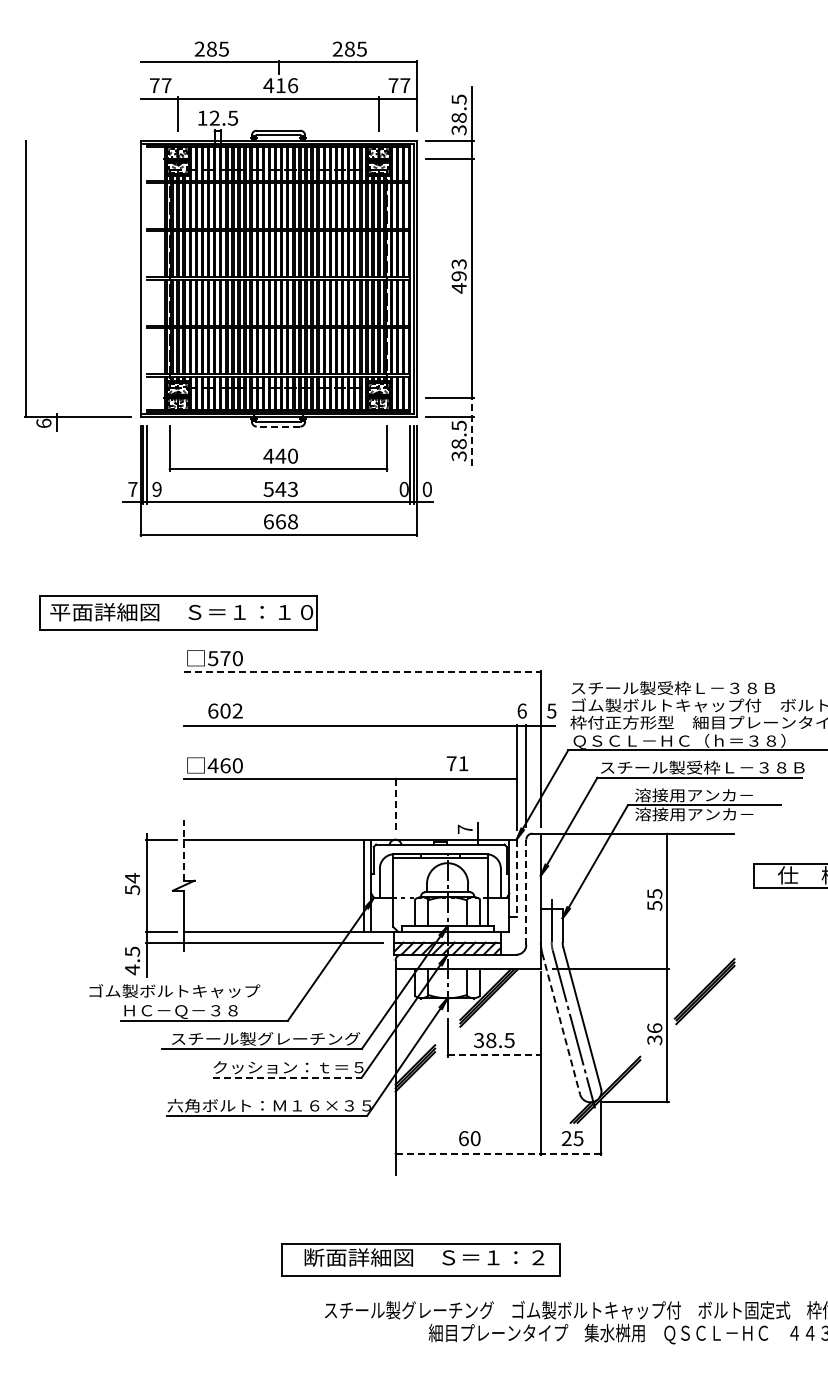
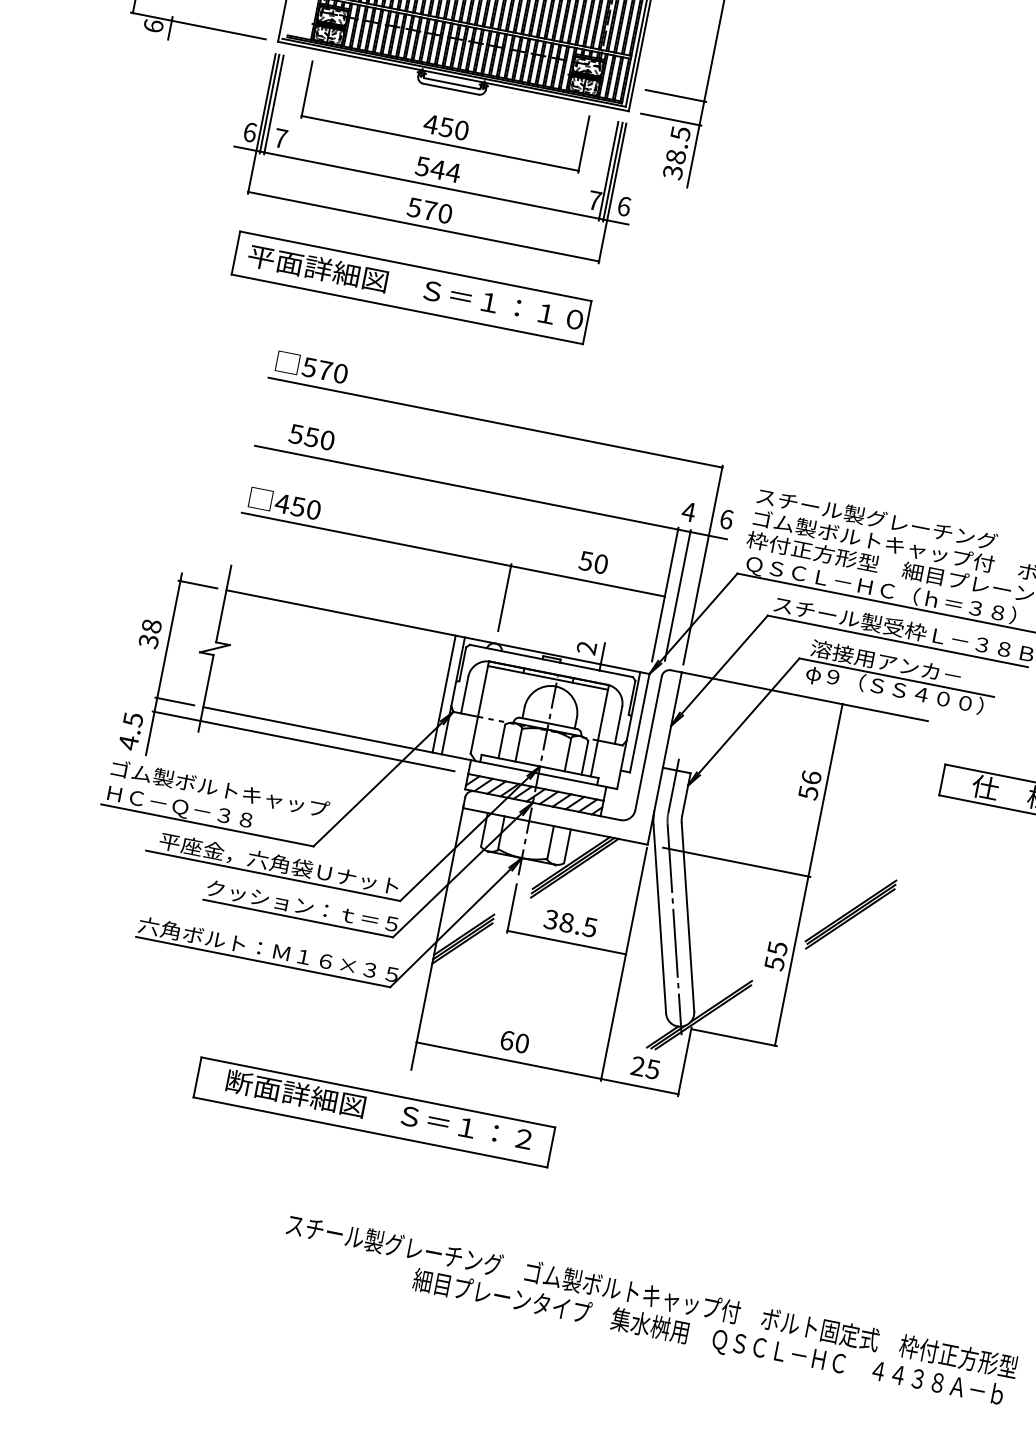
line: (278, 426) -> (450, 89), dashed -> solid
line: (472, 431) -> (696, 144), dashed -> solid
text: (280, 455) -> (446, 126), 440 -> 450
text: (132, 488) -> (249, 131), 7 -> 6
text: (156, 488) -> (280, 137), 9 -> 7
text: (292, 488) -> (453, 171), 543 -> 544
text: (403, 488) -> (594, 199), 0 -> 7
text: (427, 489) -> (624, 206), 0 -> 6
text: (280, 521) -> (429, 210), 668 -> 570
part: (178, 612) -> (411, 287), moved
line: (362, 672) -> (495, 422), dashed -> solid
text: (716, 688) -> (941, 532), スチール製受枠Ｌ－３８Ｂ -> スチール製グレーチング
text: (225, 710) -> (312, 436), 602 -> 550
text: (522, 710) -> (689, 511), 6 -> 4
text: (551, 710) -> (726, 518), 5 -> 6
text: (457, 763) -> (593, 562), 71 -> 50
text: (225, 765) -> (298, 506), 460 -> 450
line: (395, 803) -> (504, 597), dashed -> solid
text: (704, 815) -> (894, 690), 溶接用アンカ－ -> φ９（ＳＳ４００）
text: (464, 828) -> (586, 646), 7 -> 2
line: (183, 850) -> (223, 603), dashed -> solid
line: (516, 878) -> (639, 723), dashed -> solid
text: (132, 883) -> (150, 633), 54 -> 38
line: (526, 892) -> (648, 743), dashed -> solid
text: (654, 893) -> (811, 777), 55 -> 56
text: (174, 991) -> (219, 789), moved
line: (561, 1023) -> (660, 918), dashed -> solid
text: (654, 1033) -> (775, 954), 36 -> 55
text: (265, 1038) -> (280, 863), スチール製グレーチング -> 平座金，六角袋Ｕナット
line: (494, 1055) -> (567, 942), dashed -> solid
line: (287, 1077) -> (298, 918), dashed -> solid
line: (498, 1153) -> (547, 1068), dashed -> solid
part: (420, 1259) -> (373, 1111), moved

